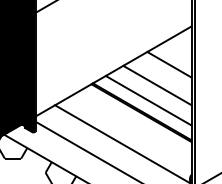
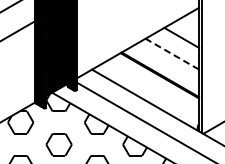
line: (157, 85) -> (172, 54), solid -> dashed
line: (147, 99) -> (164, 65), removed

